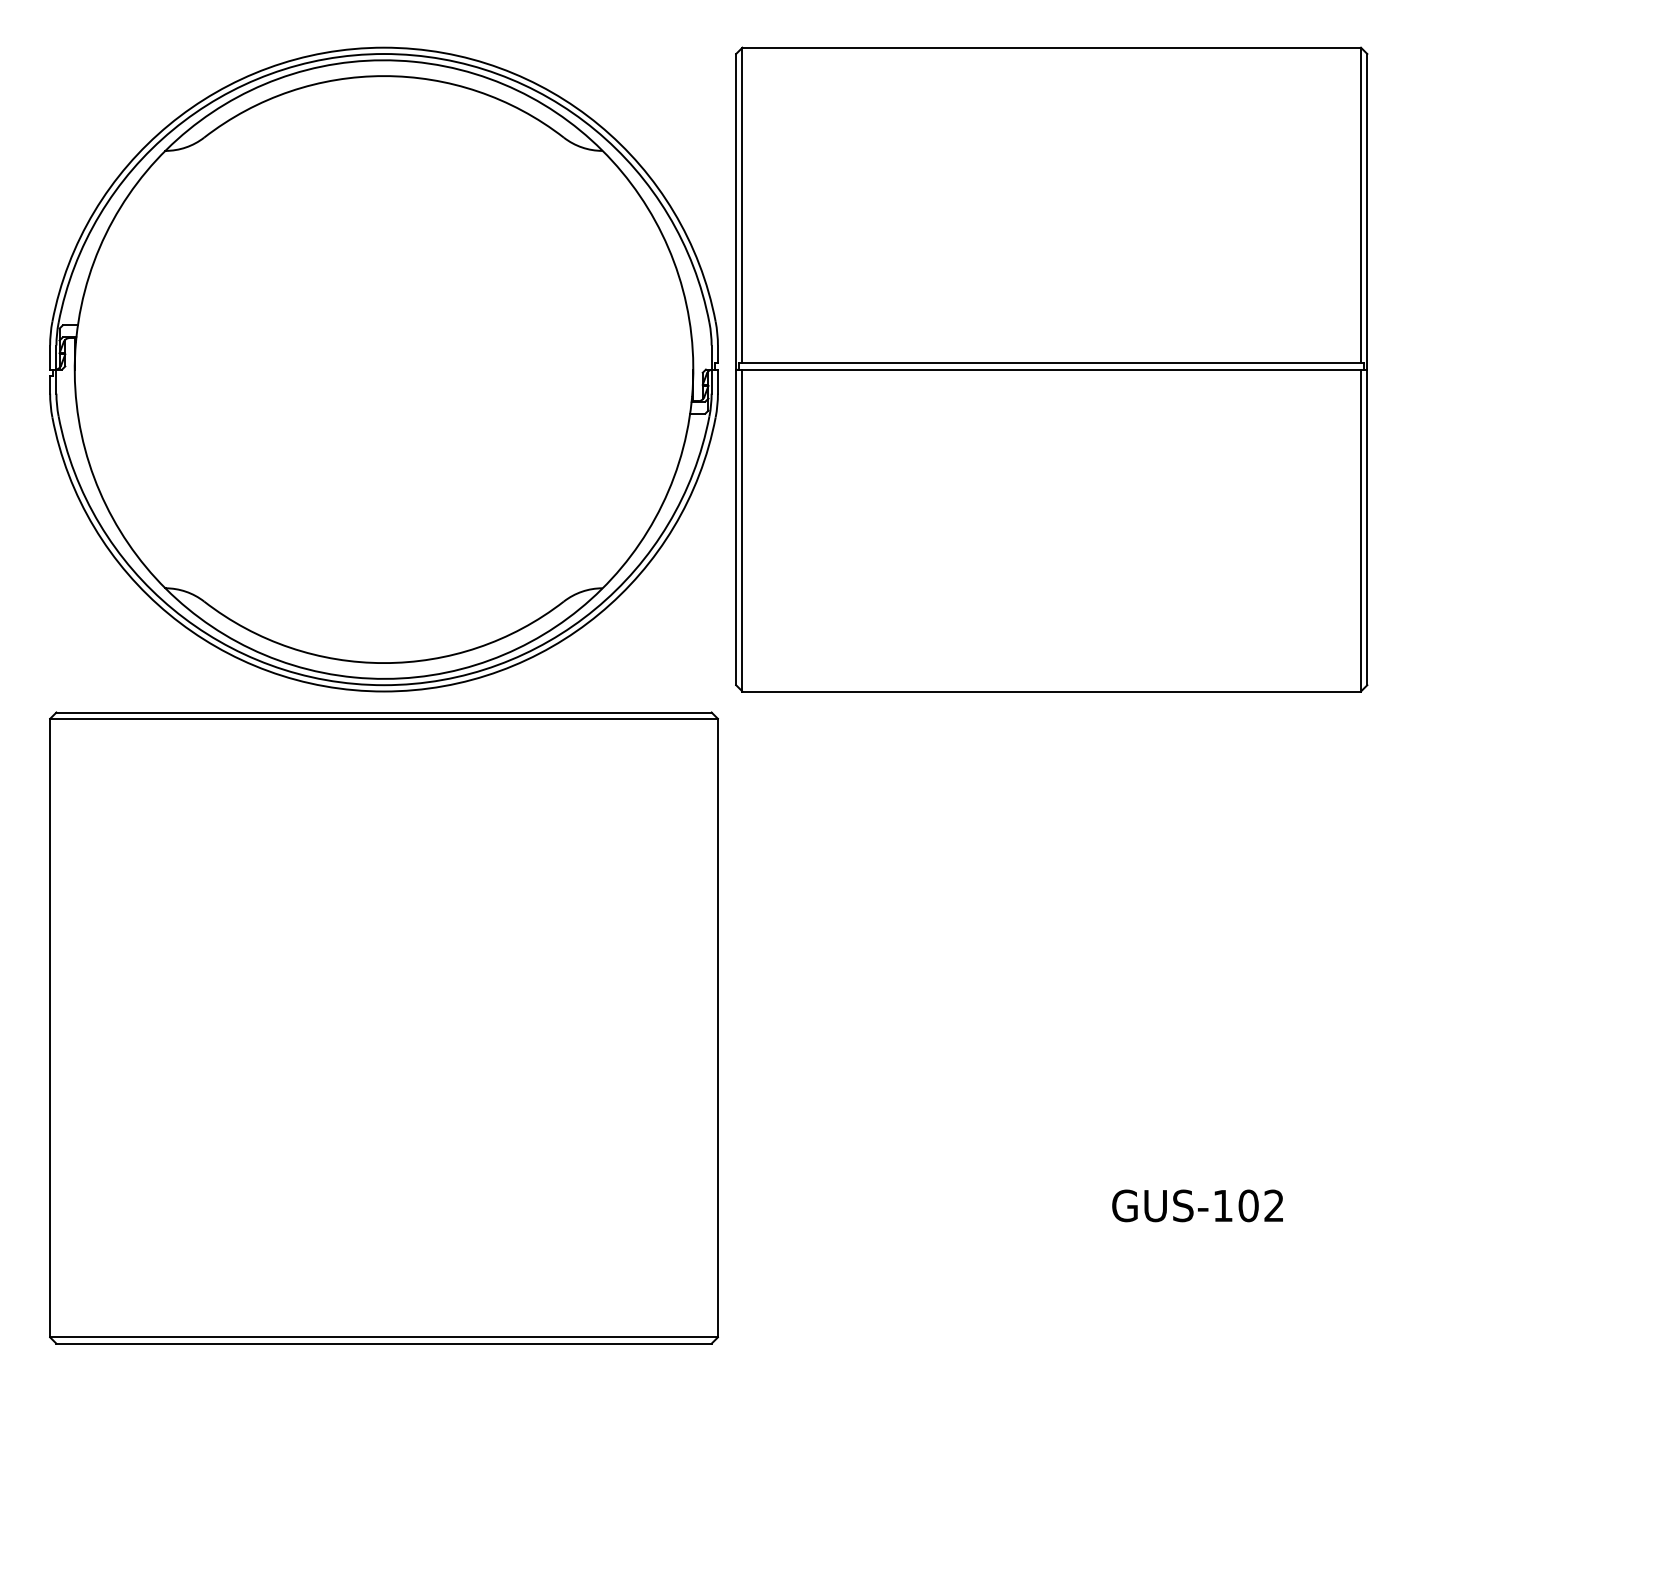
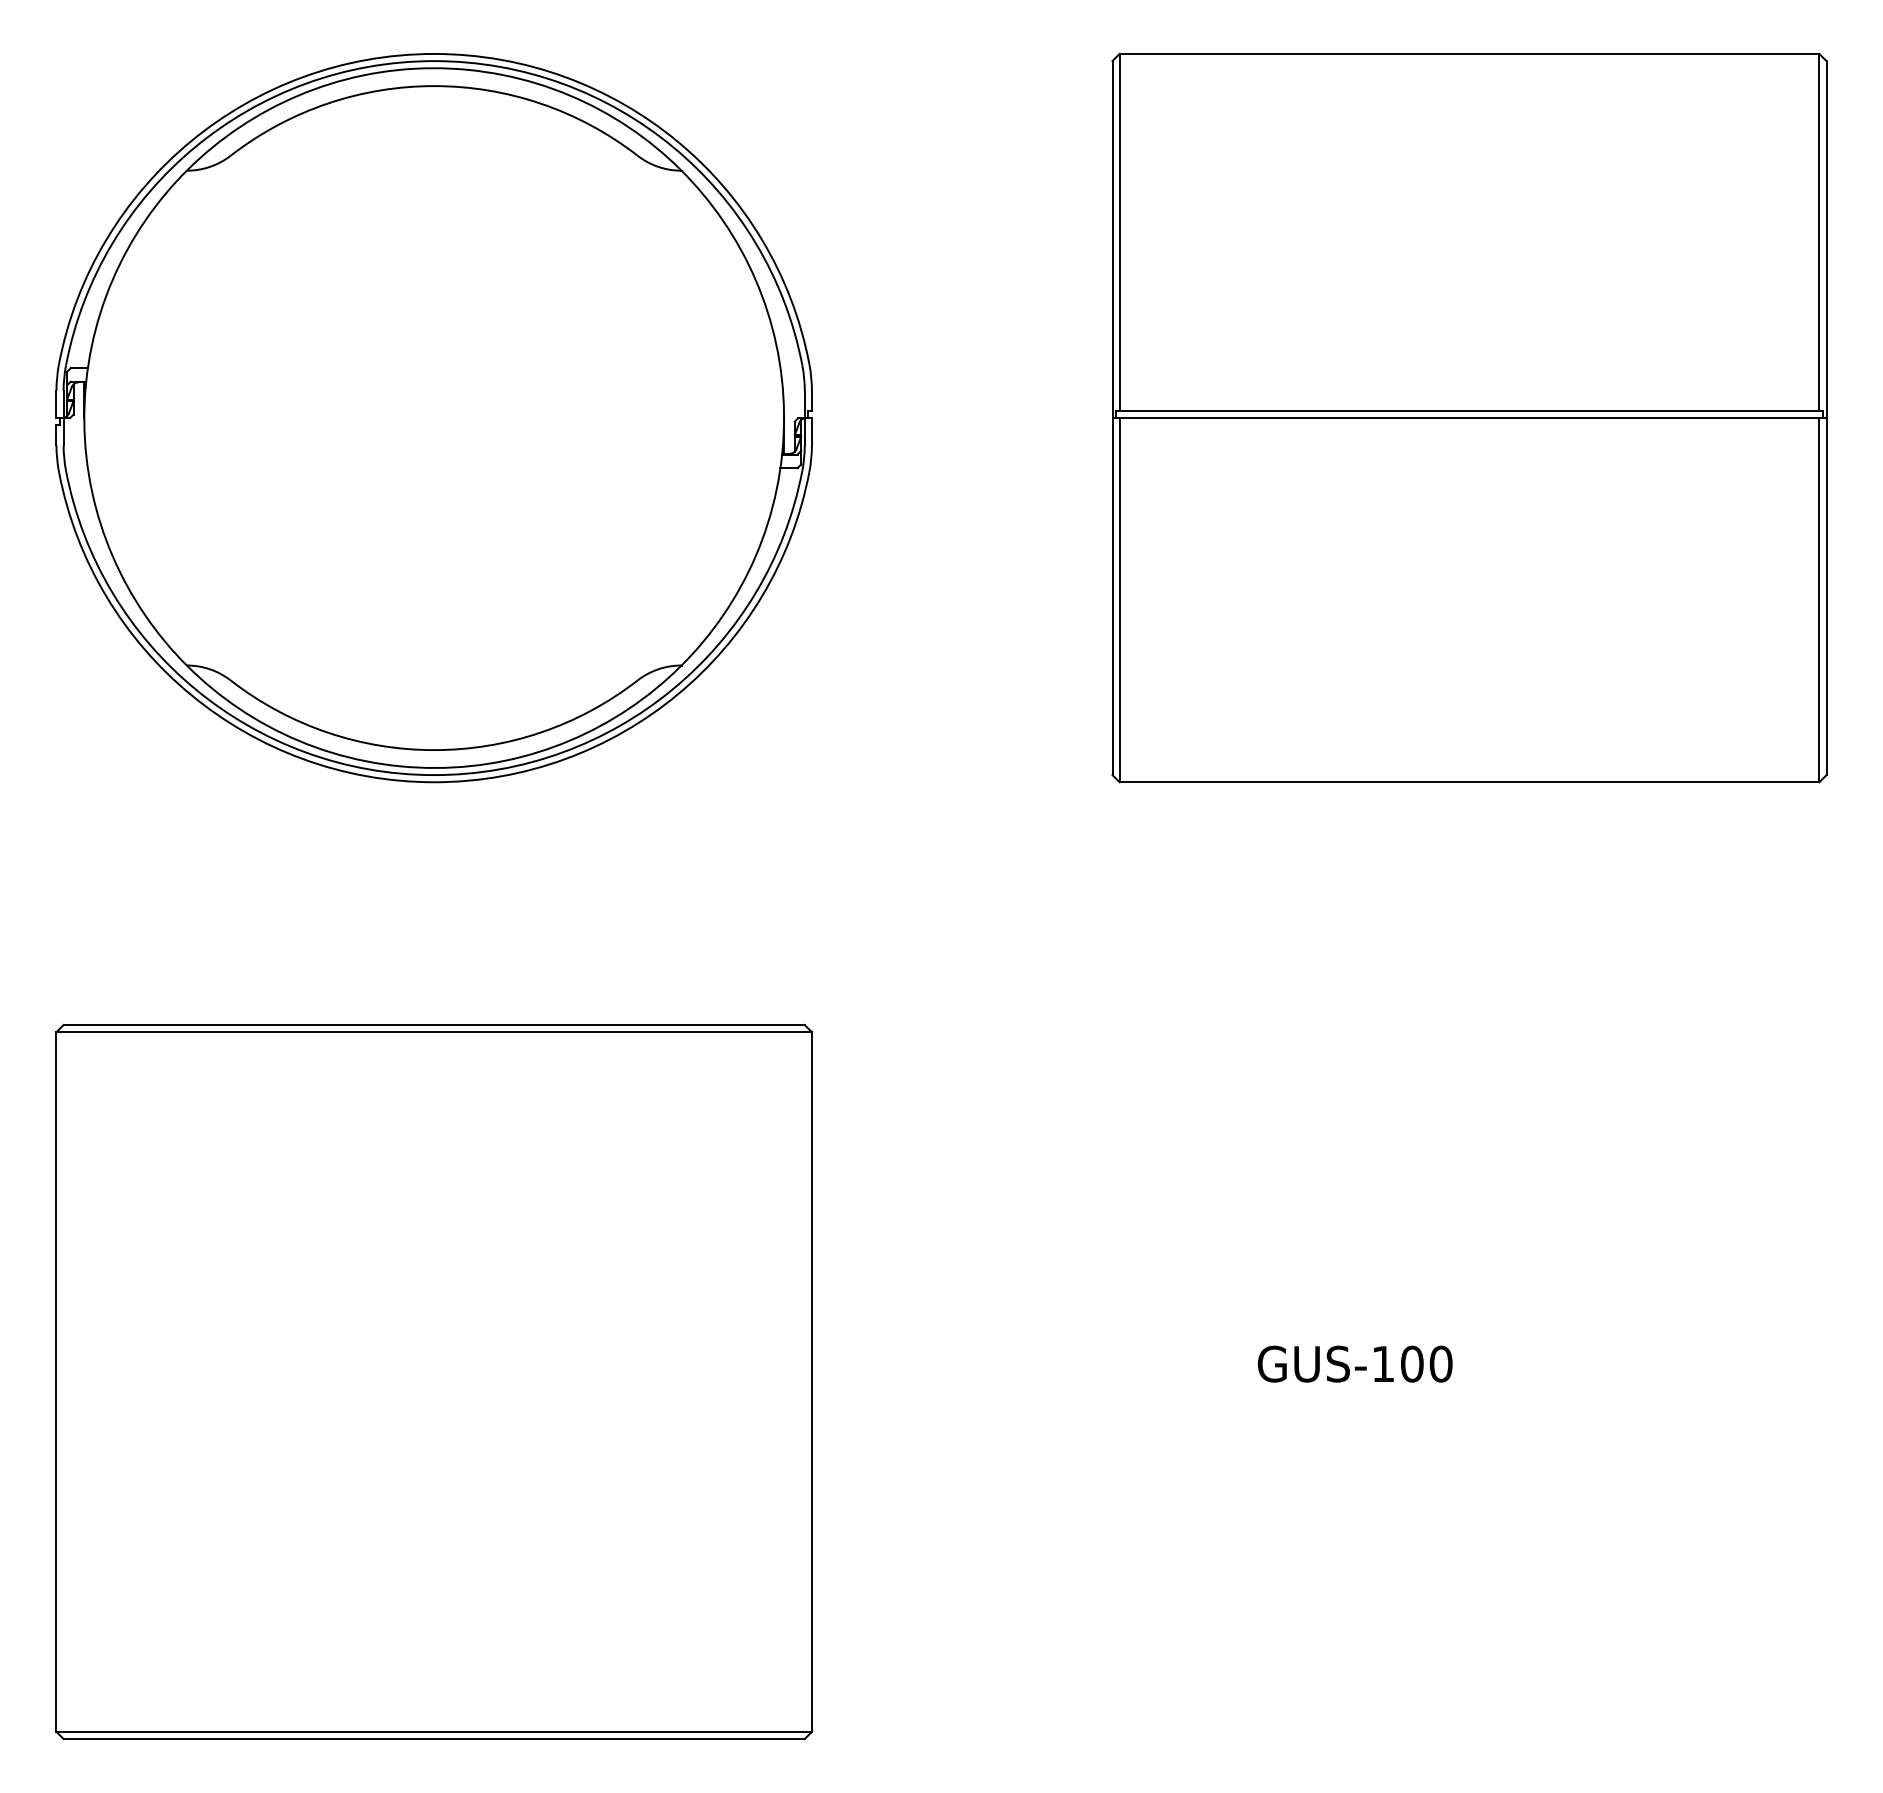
part: (1051, 369) -> (1469, 417), moved
part: (383, 1028) -> (433, 1382), moved
text: (1273, 1205) -> (1440, 1363), GUS-102 -> GUS-100

